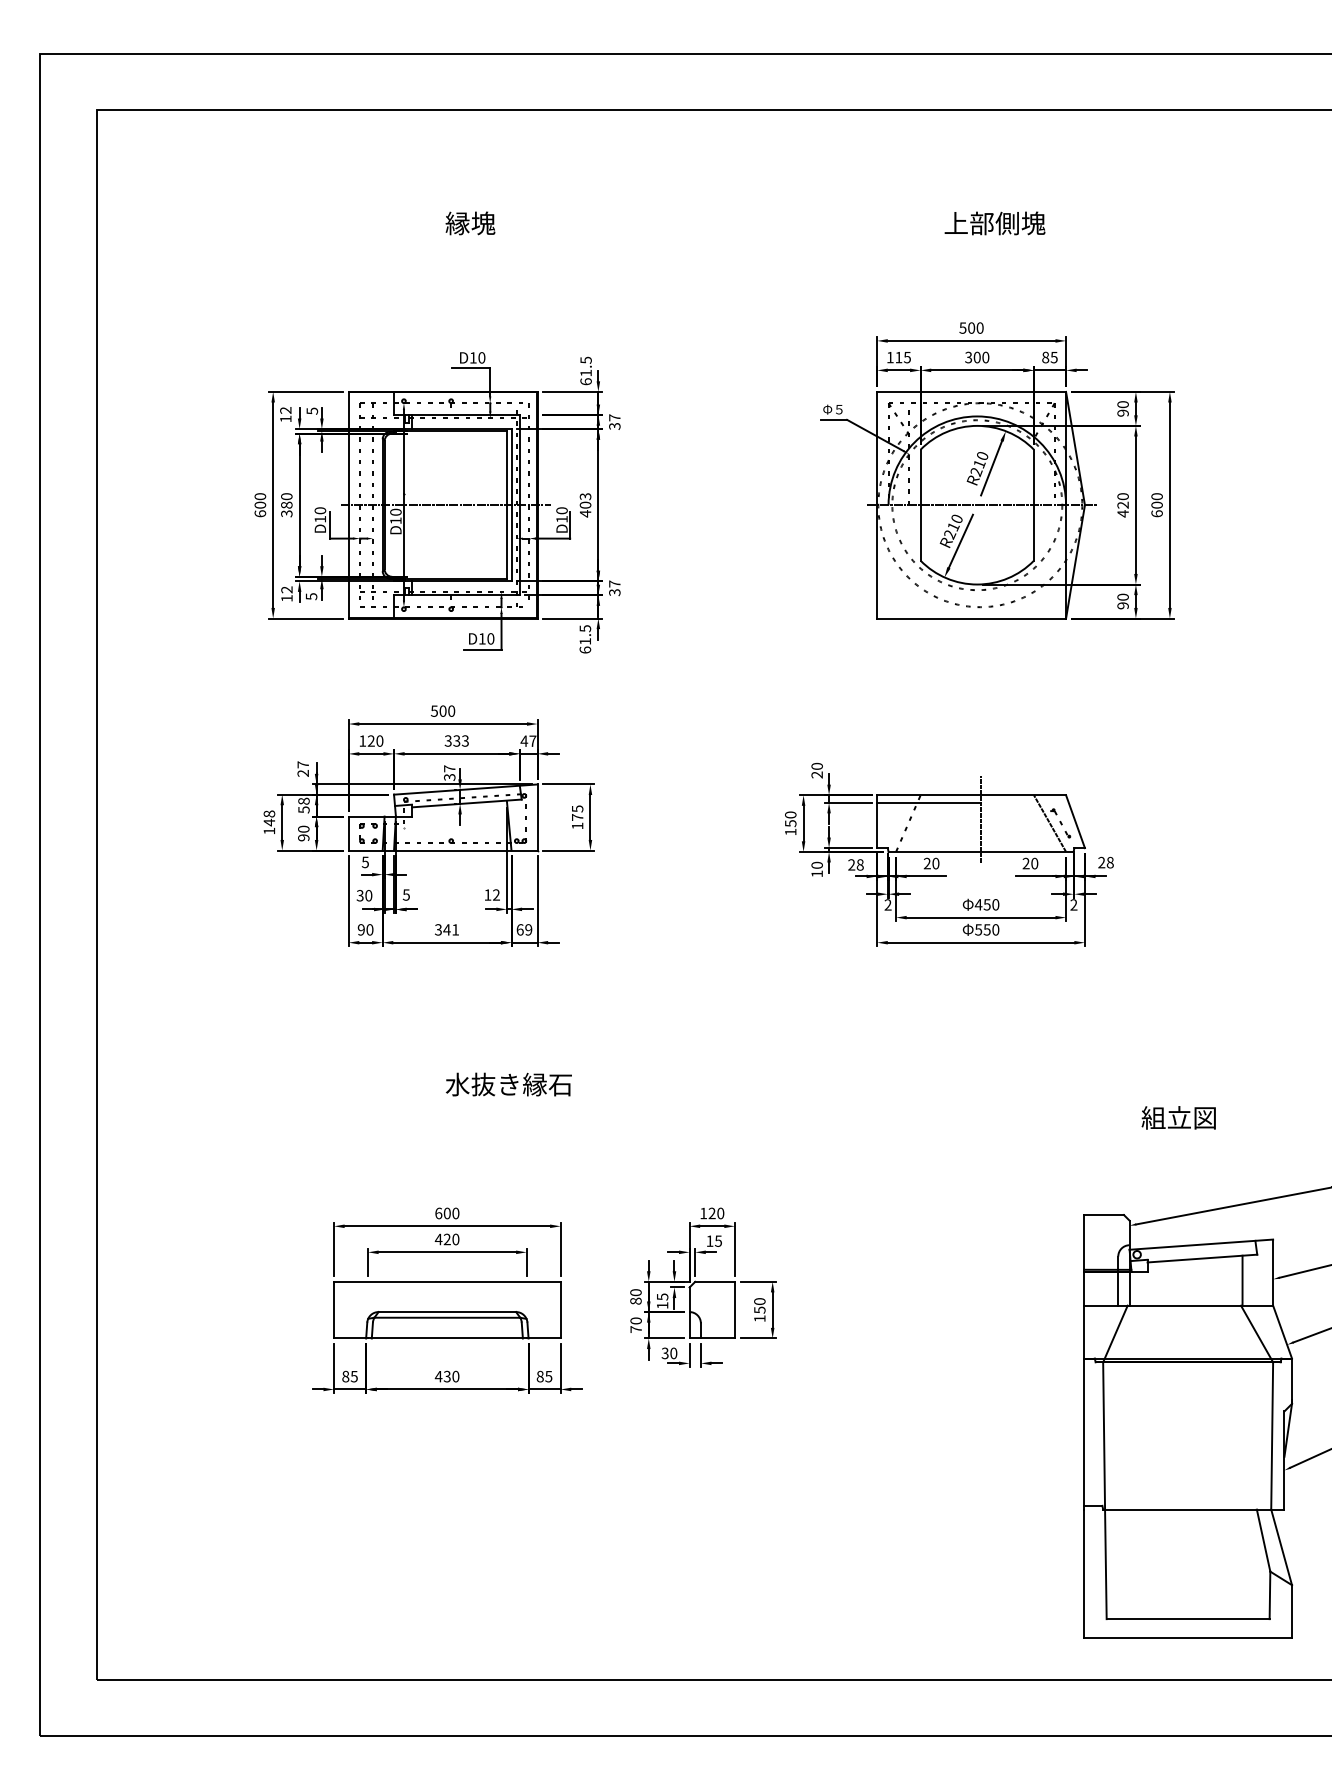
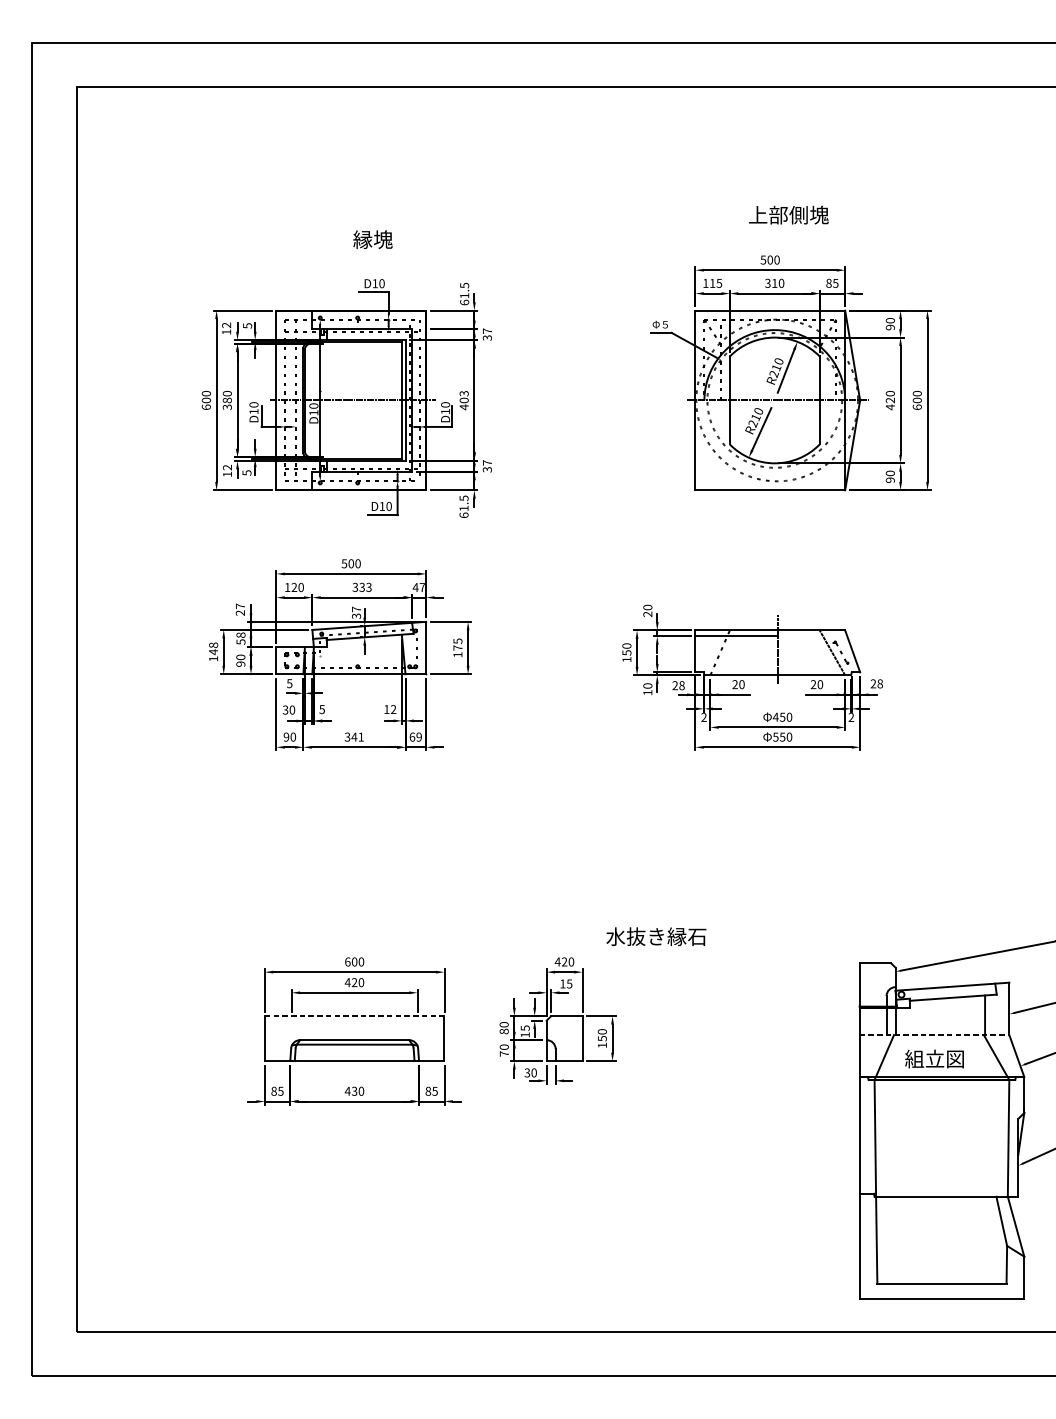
text: (470, 223) -> (373, 239), moved
text: (994, 223) -> (788, 215), moved
text: (976, 357) -> (774, 283), 300 -> 310
text: (508, 1084) -> (656, 936), moved
text: (1178, 1117) -> (934, 1058), moved
text: (703, 1213) -> (557, 962), 120 -> 420
line: (447, 1281) -> (354, 1015), solid -> dashed
line: (1179, 1305) -> (935, 1034), solid -> dashed

